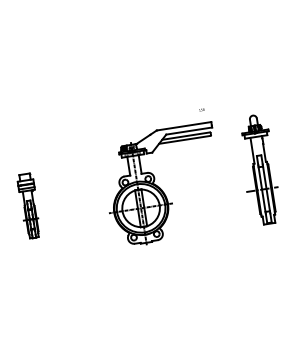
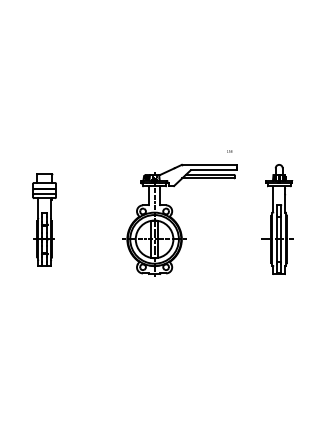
part: (29, 205) -> (44, 219), size x1.43

